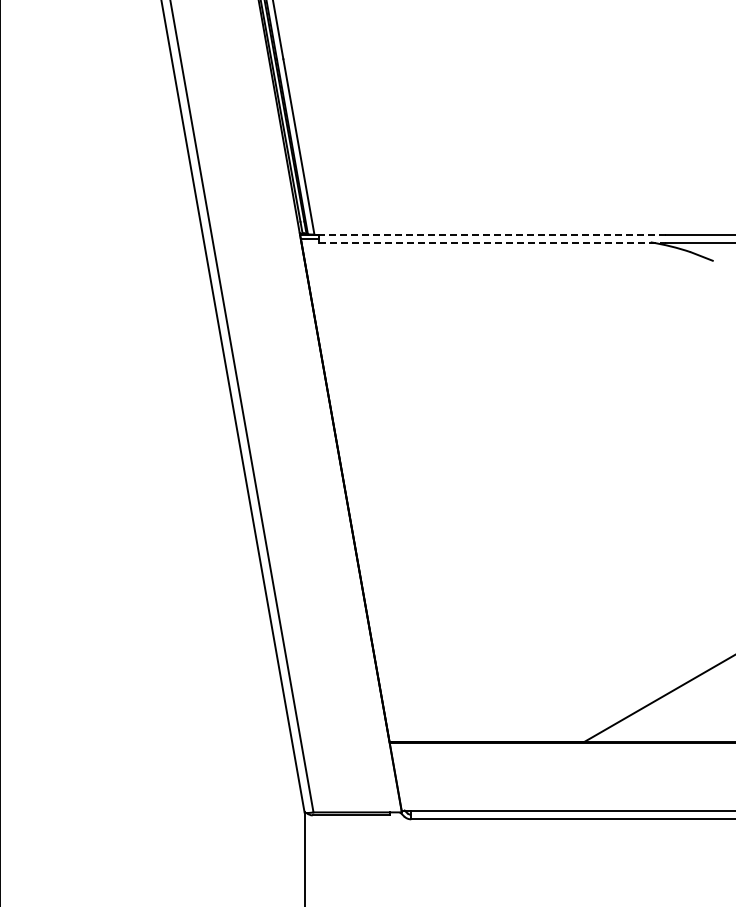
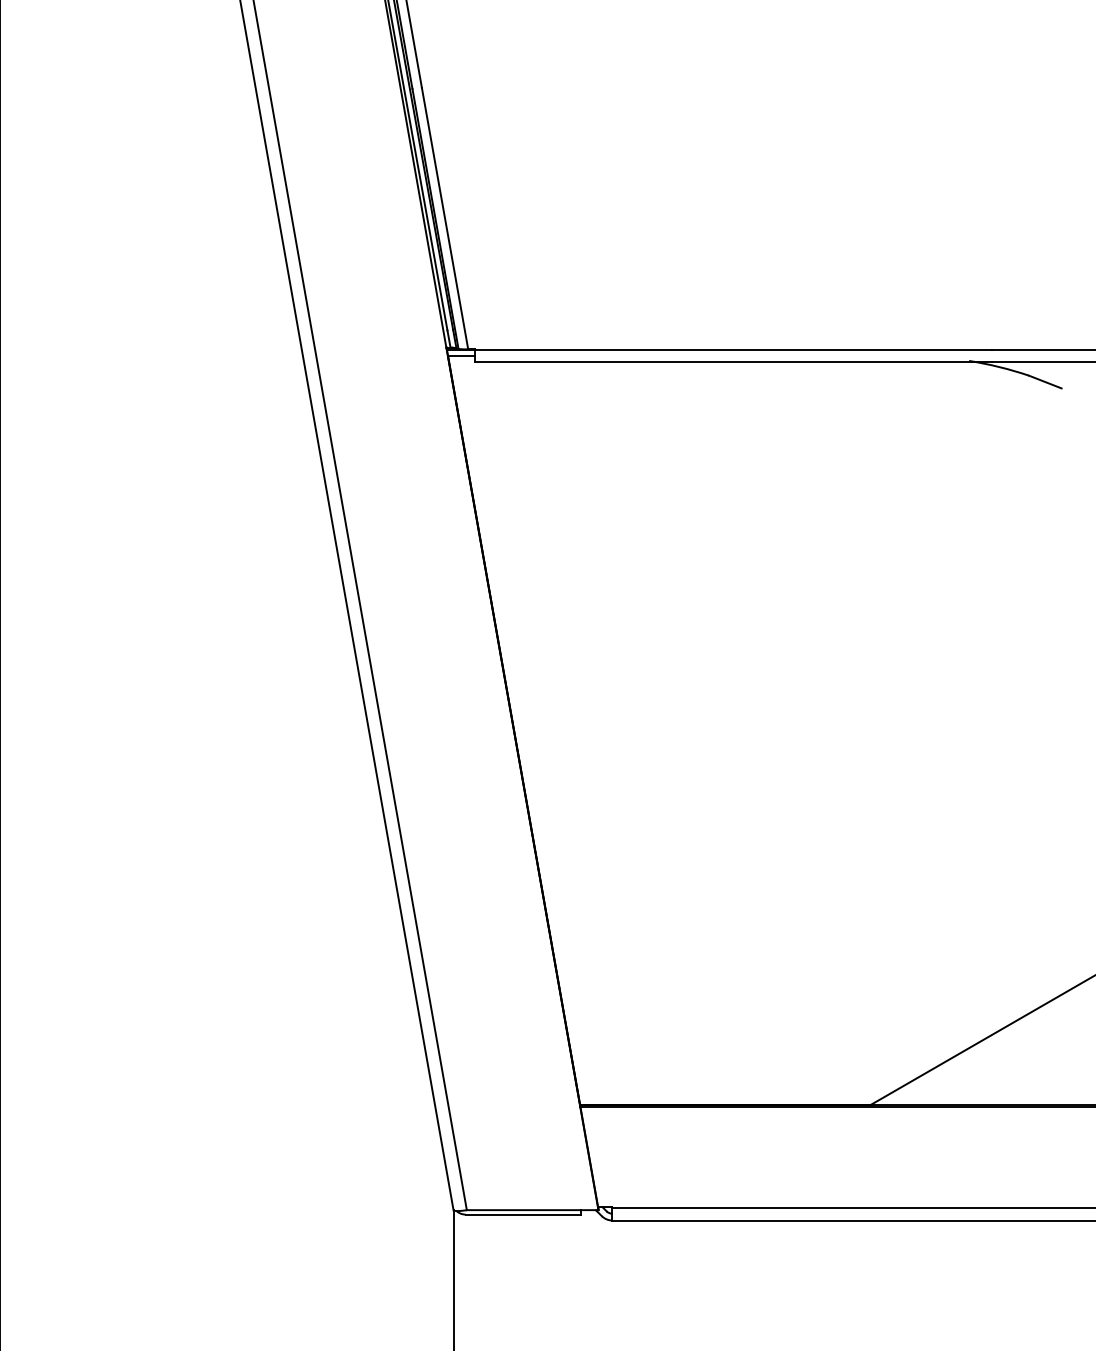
line: (492, 235) -> (733, 350), dashed -> solid
line: (492, 242) -> (733, 361), dashed -> solid

